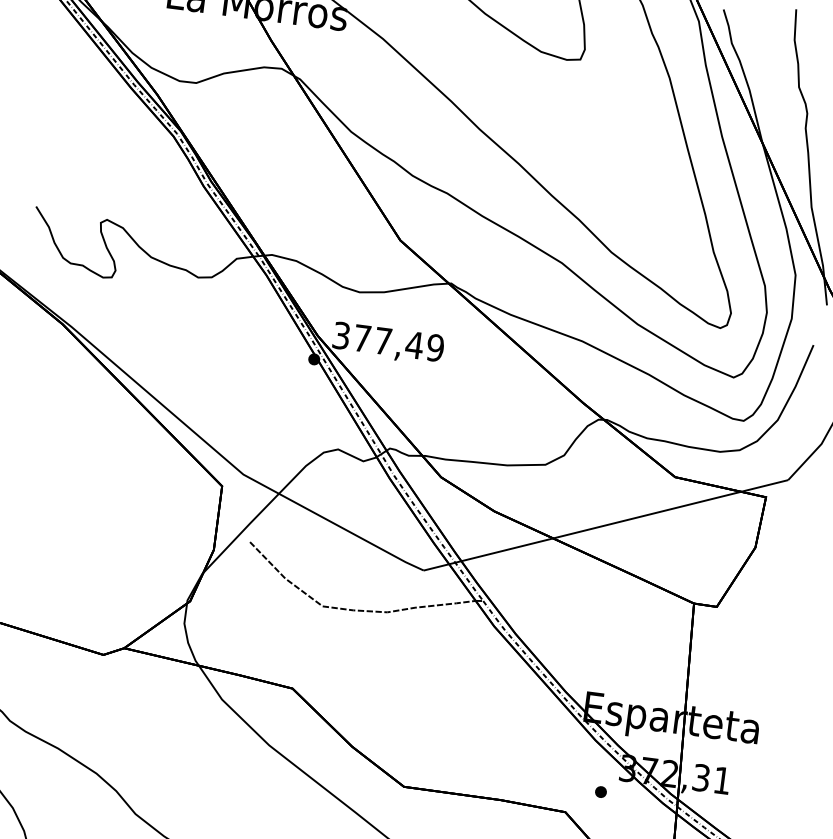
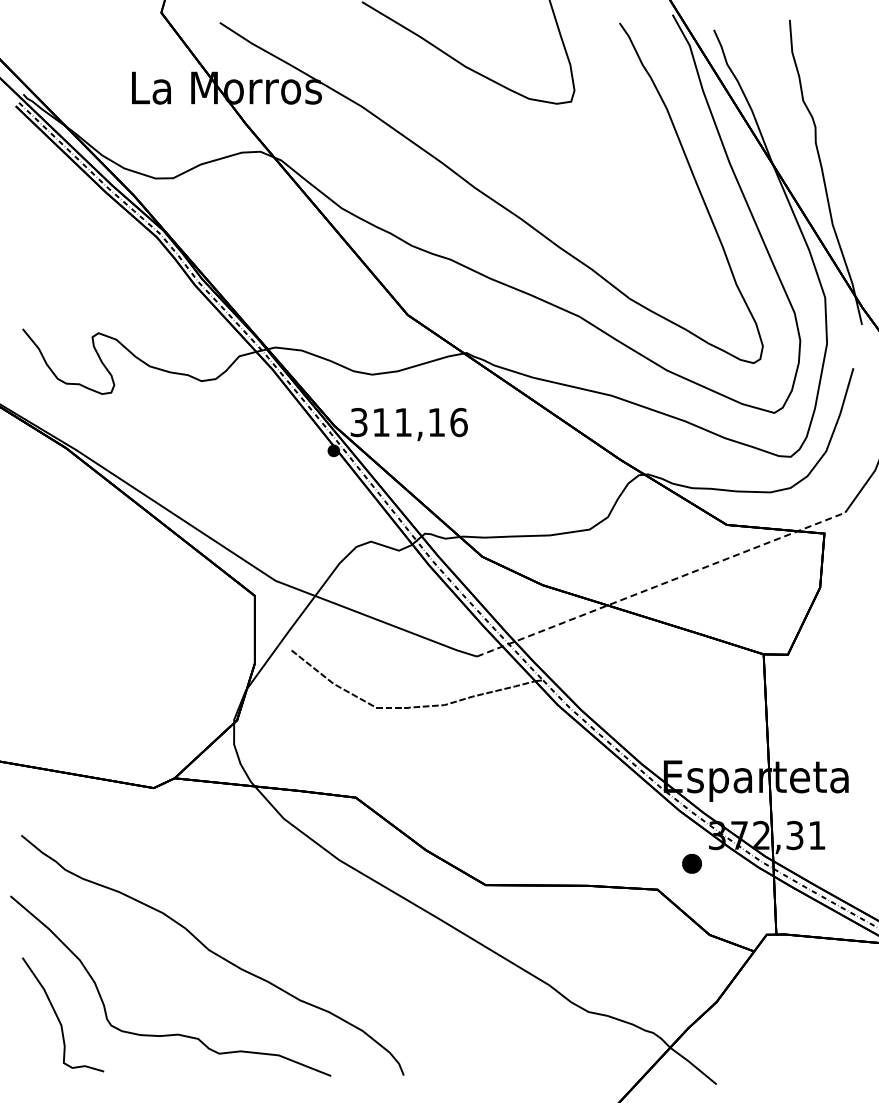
text: (399, 343) -> (420, 422), 377,49 -> 311,16
line: (606, 525) -> (661, 584), solid -> dashed
part: (600, 791) -> (691, 863), size x1.6

